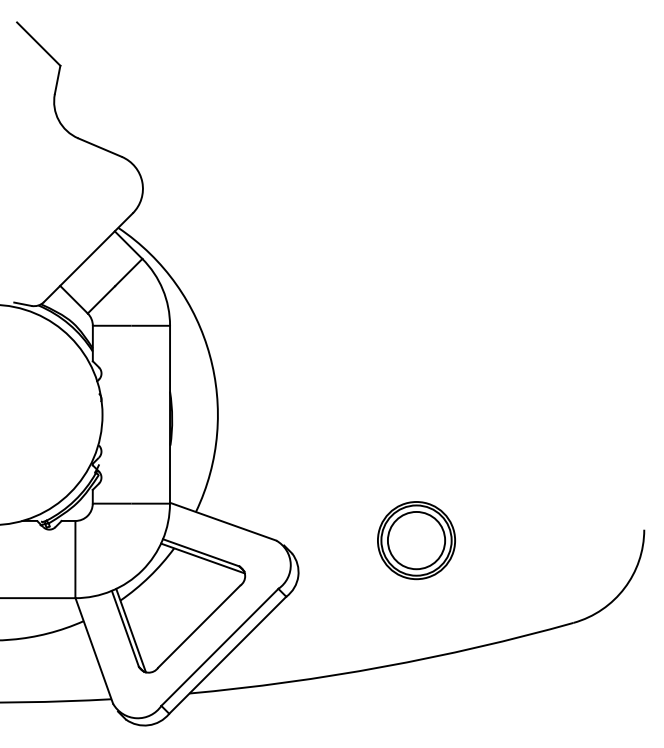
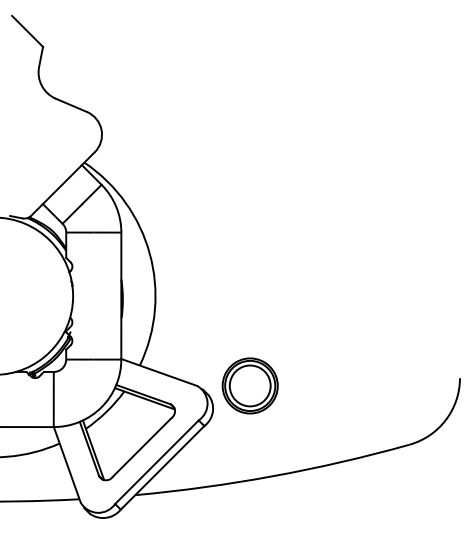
part: (416, 540) -> (250, 385), moved

